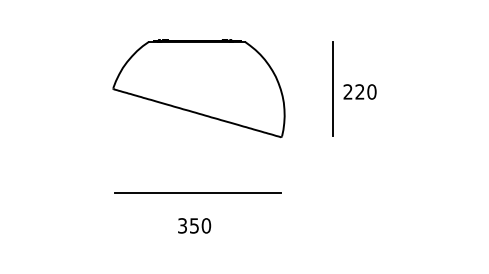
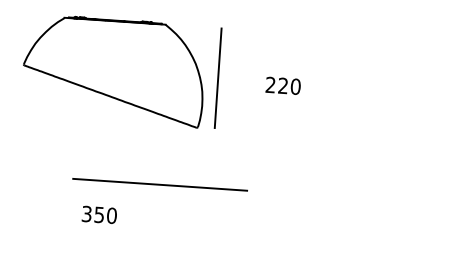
line: (332, 88) -> (217, 77), moved
line: (197, 192) -> (159, 183), moved

